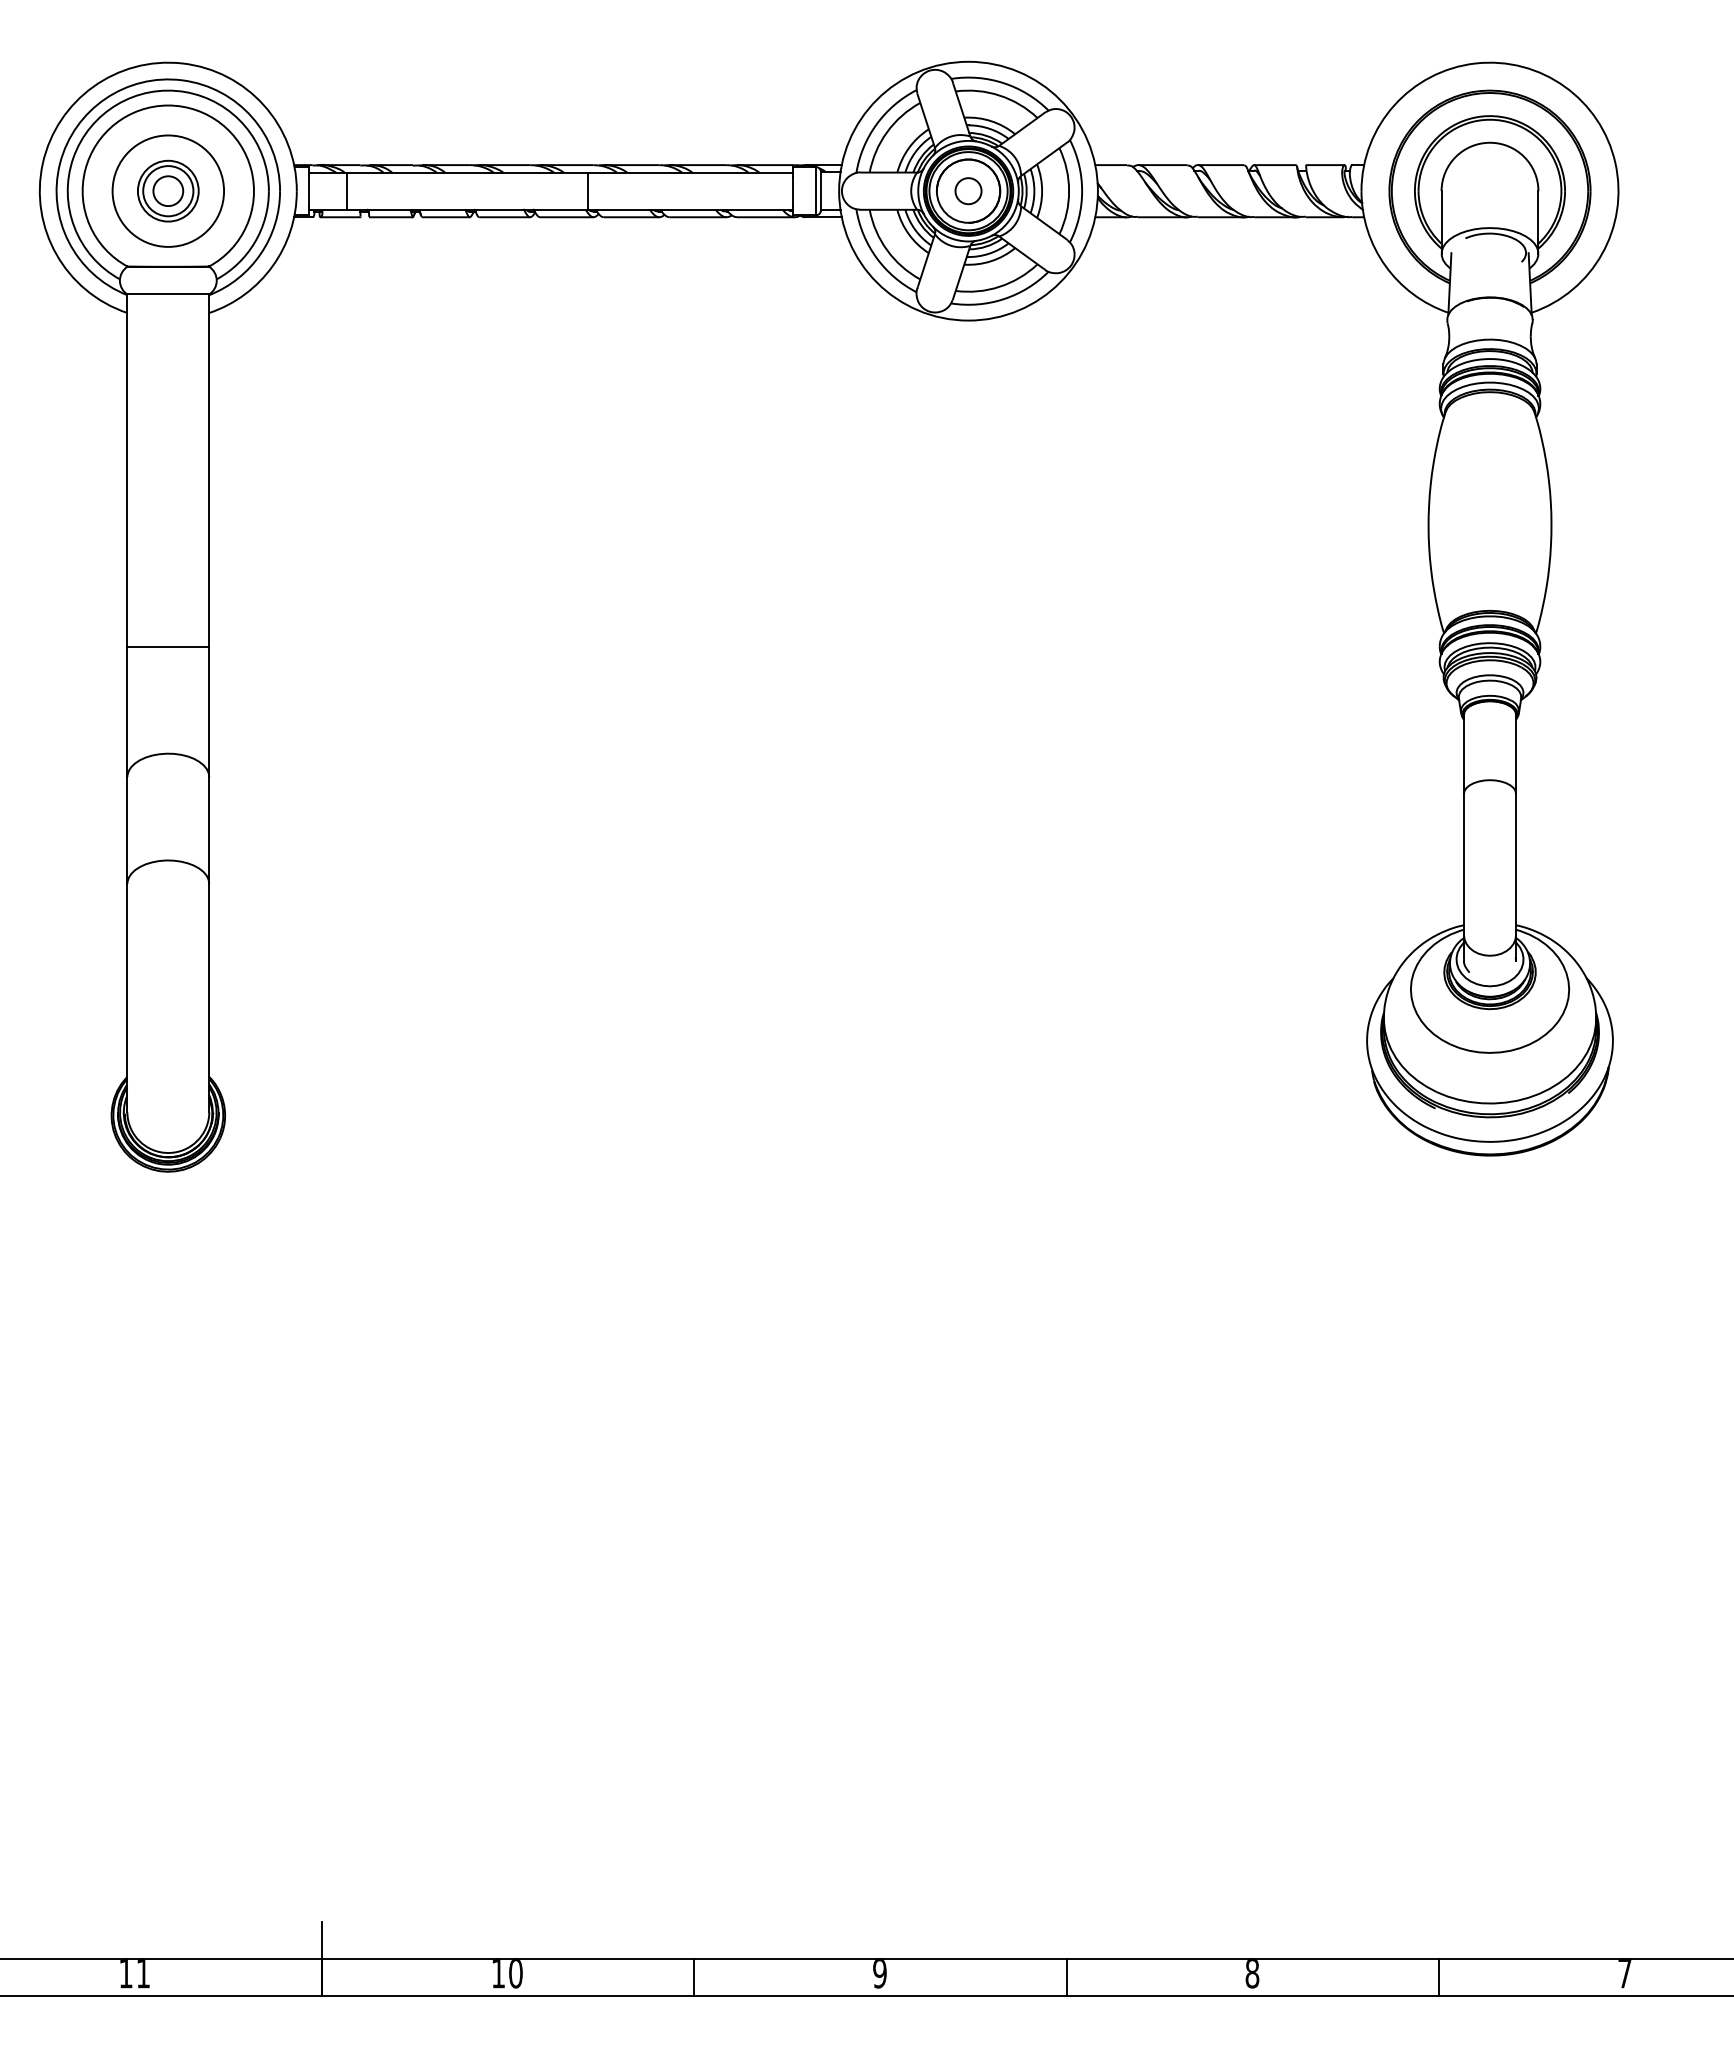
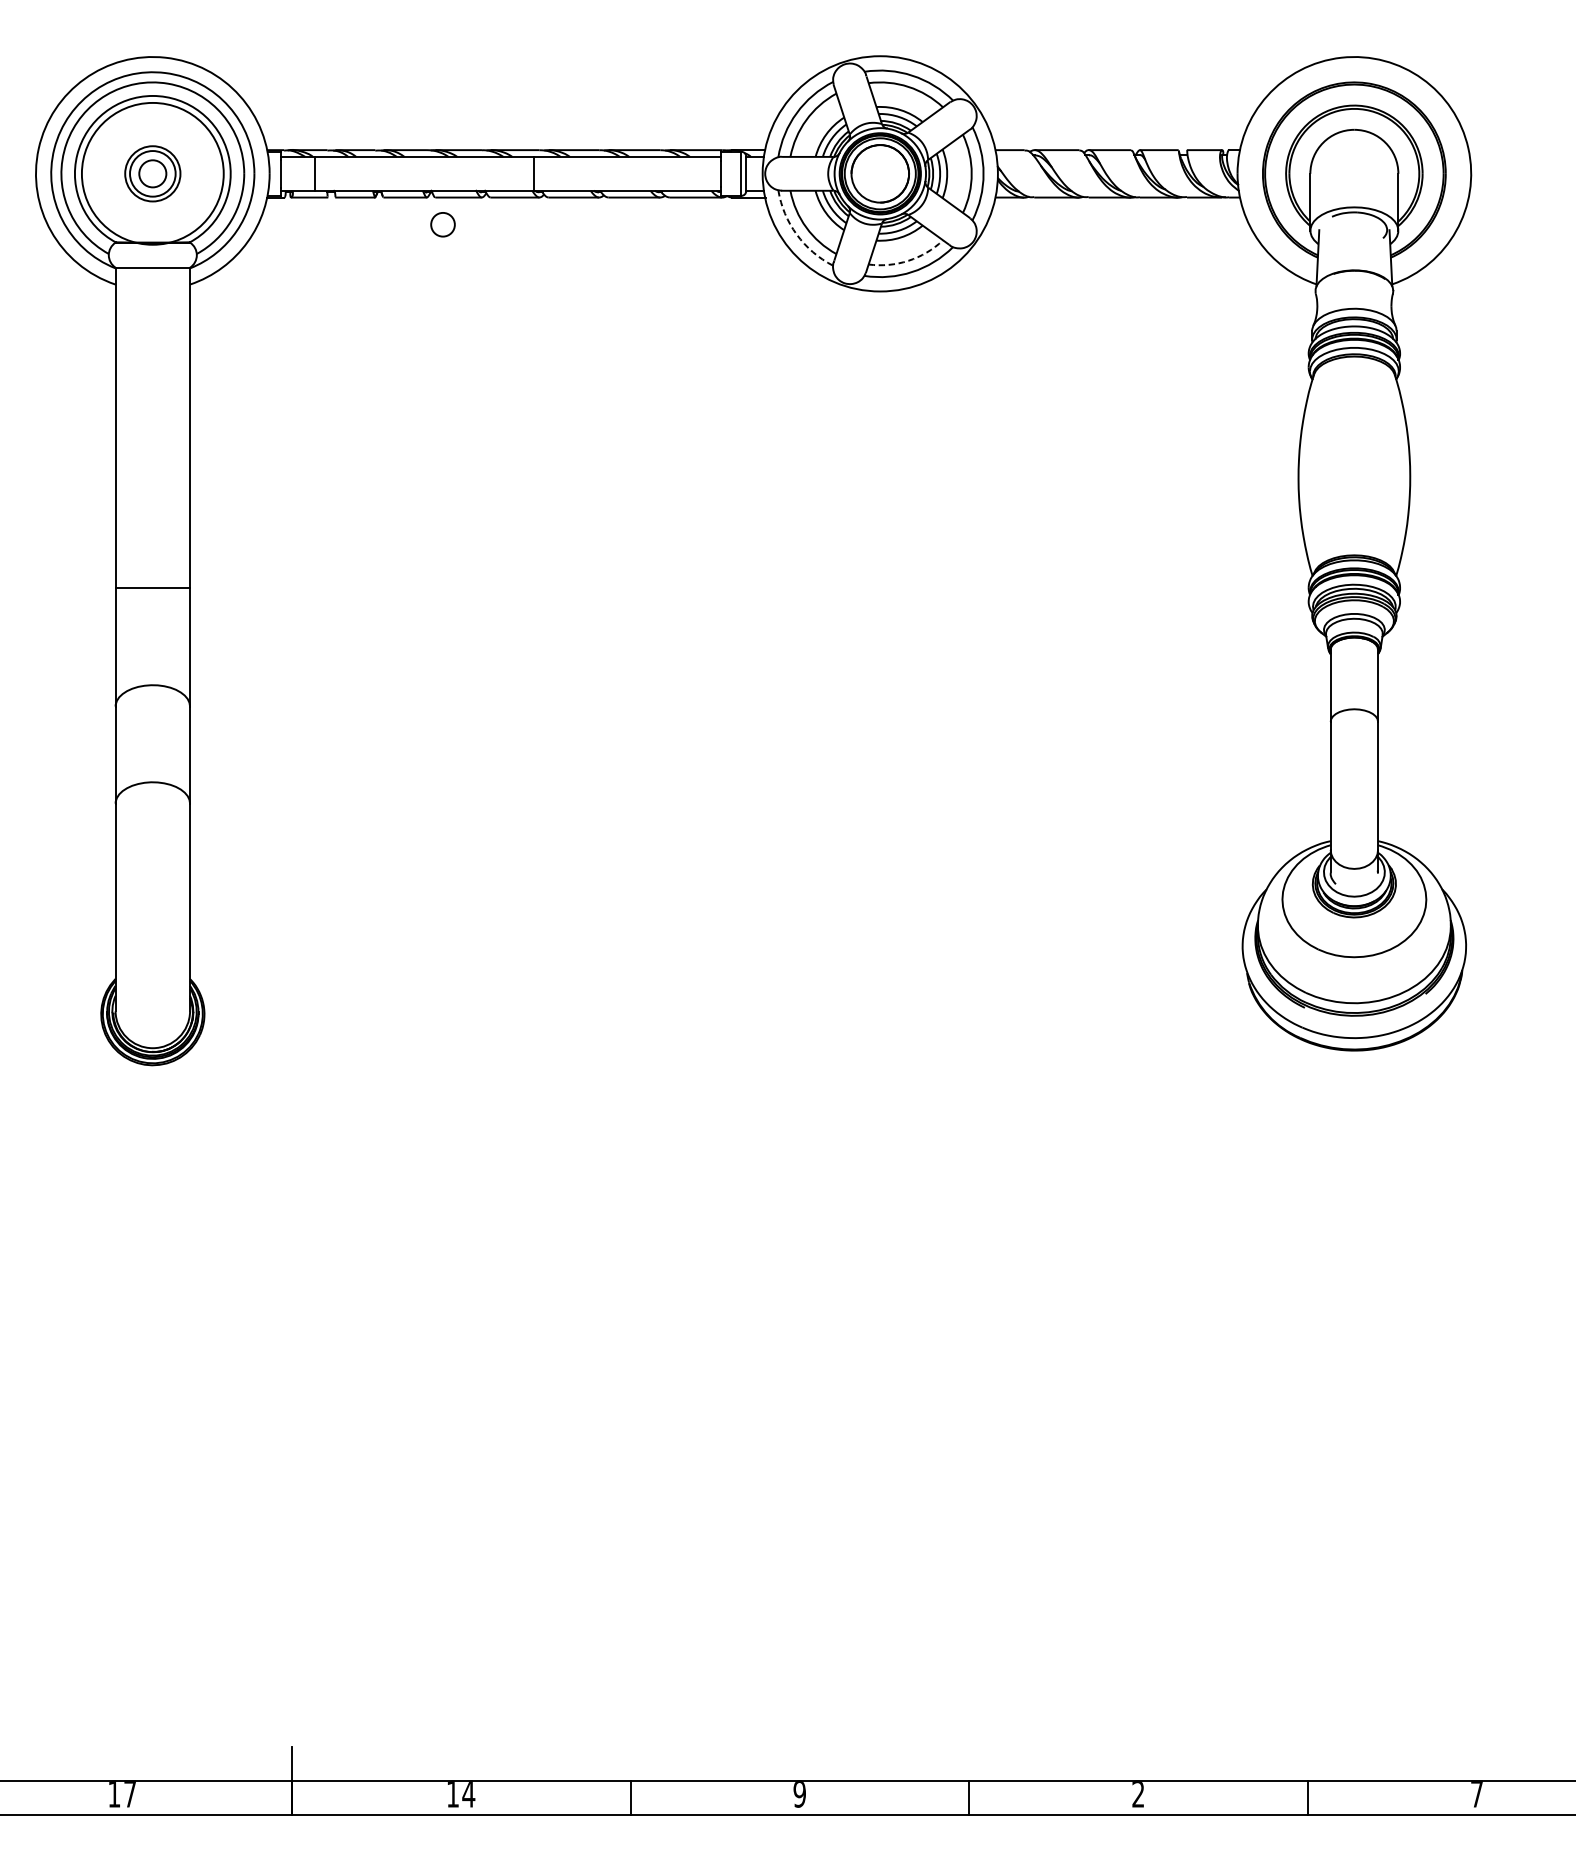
circle: (168, 190) -> (152, 173), size x1.4
circle: (968, 191) -> (442, 225), moved
arc: (876, 258) -> (796, 235), solid -> dashed
arc: (999, 286) -> (908, 260), solid -> dashed
text: (143, 1974) -> (130, 1795), 11 -> 17
text: (515, 1974) -> (468, 1795), 10 -> 14
text: (1252, 1974) -> (1138, 1795), 8 -> 2

